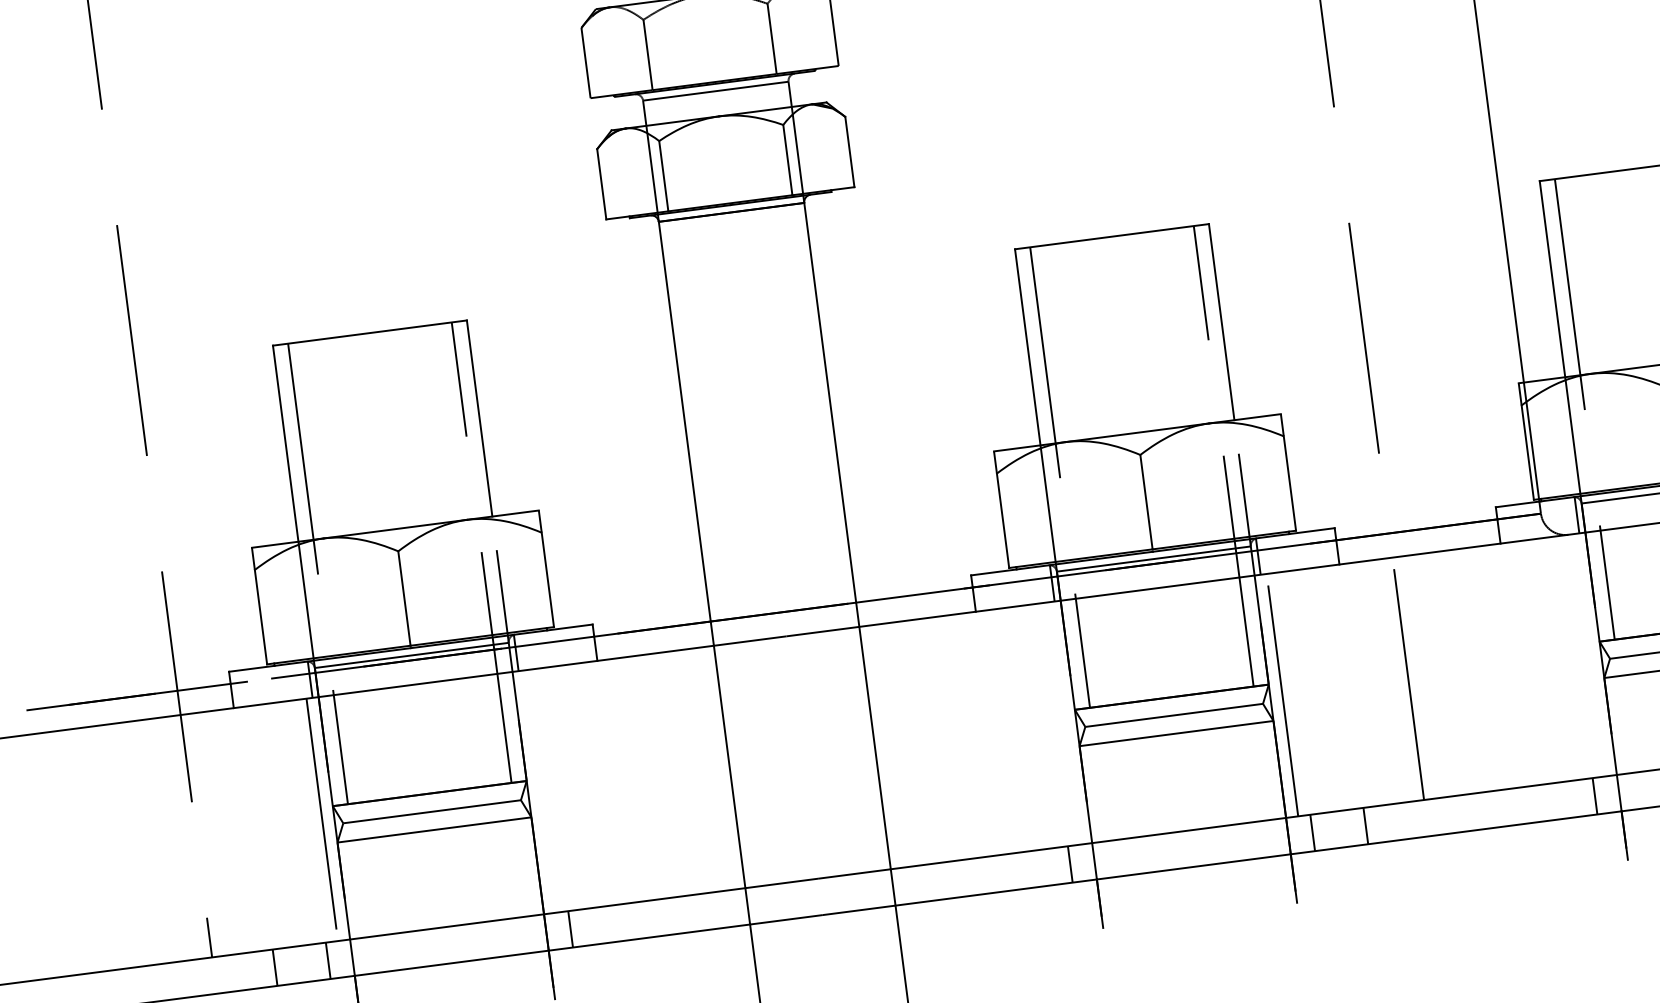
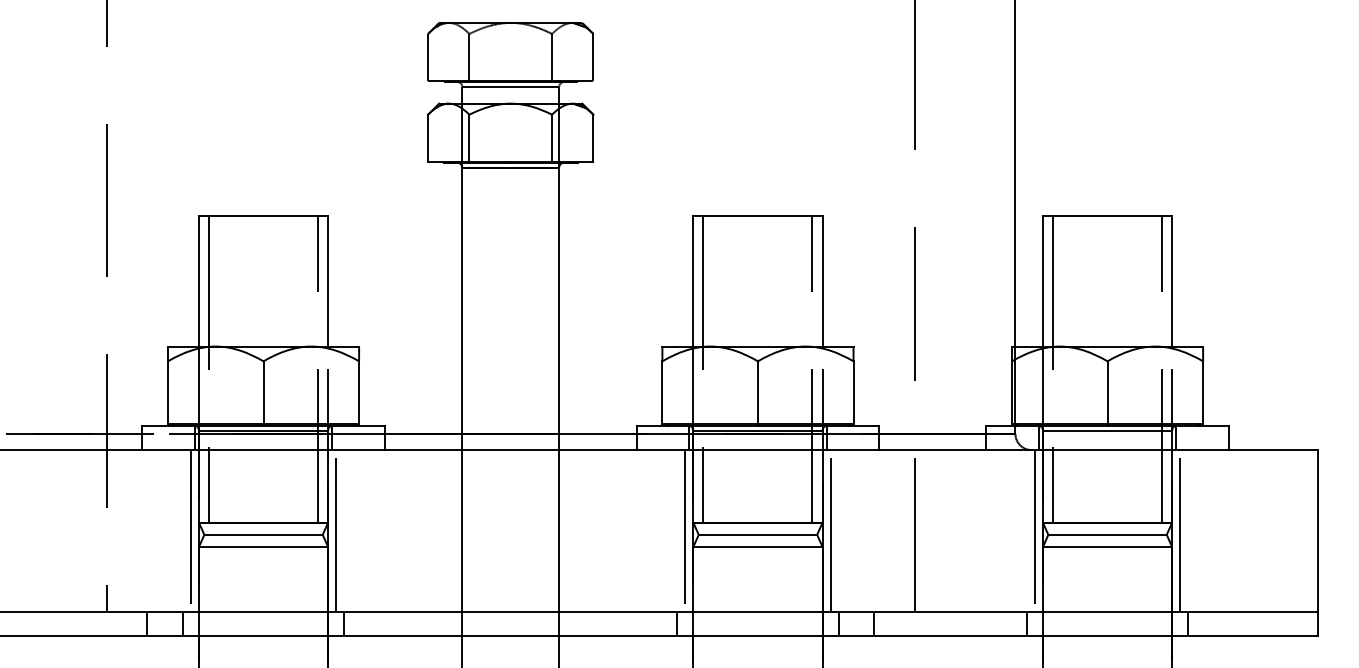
line: (1588, 654) -> (1034, 530), added
line: (1064, 722) -> (685, 530), added
line: (540, 791) -> (336, 530), added

